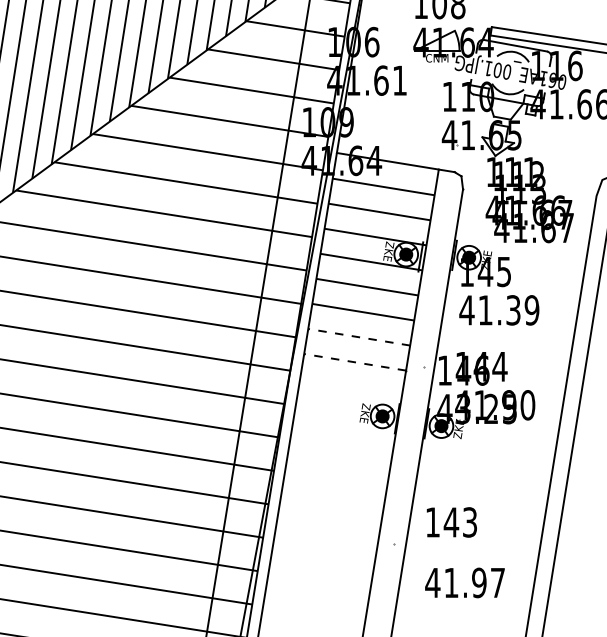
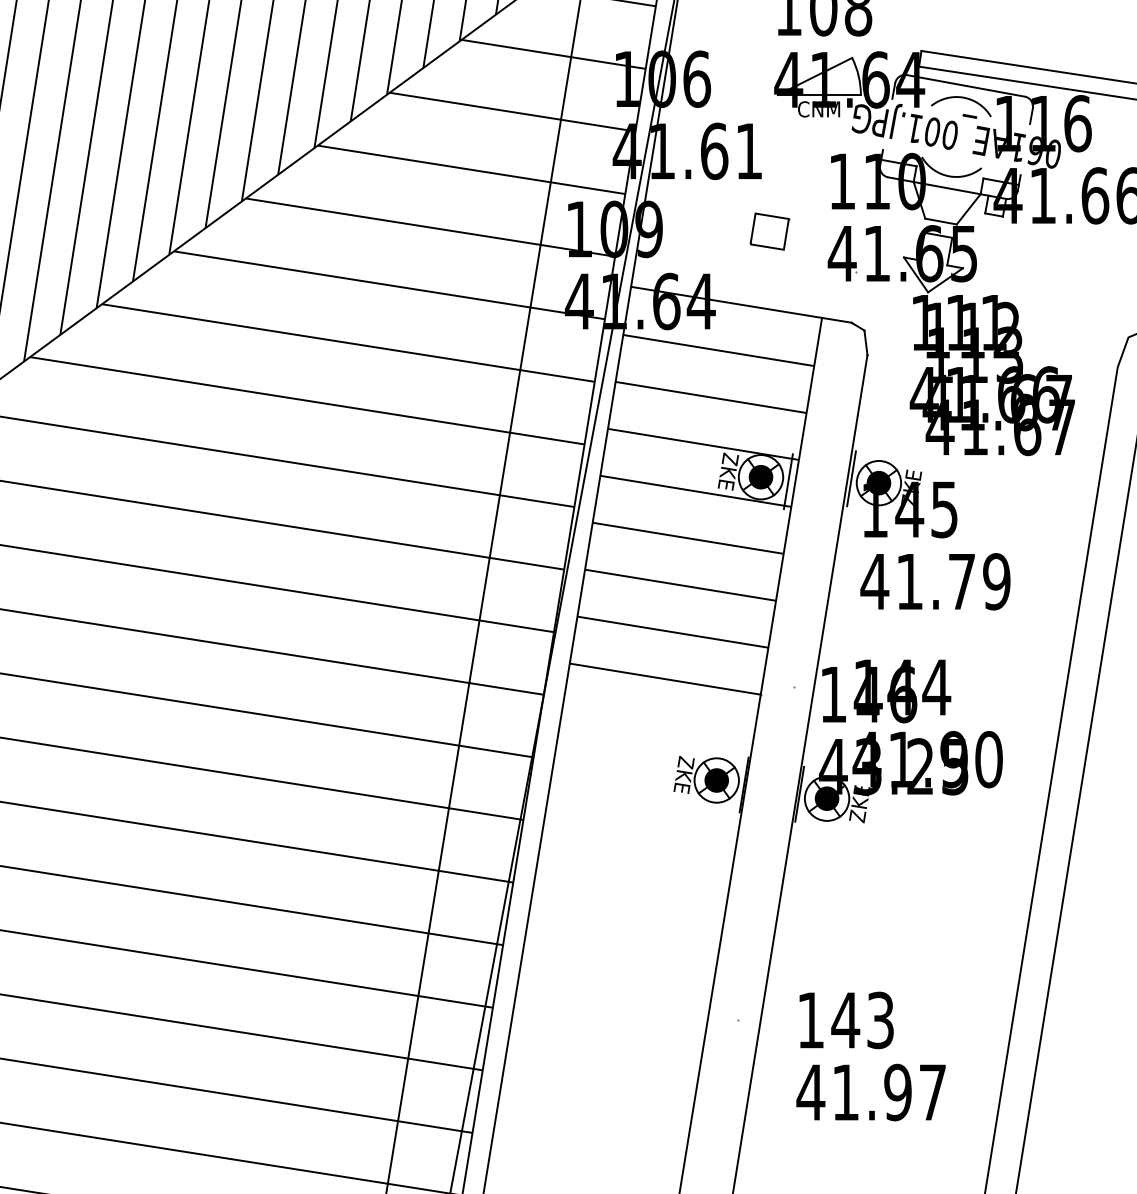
part: (410, 123) -> (769, 231), added
text: (513, 310) -> (962, 582), 41.39 -> 41.79
line: (359, 337) -> (673, 632), dashed -> solid
line: (355, 362) -> (665, 679), dashed -> solid
text: (451, 522) -> (845, 1020), moved

